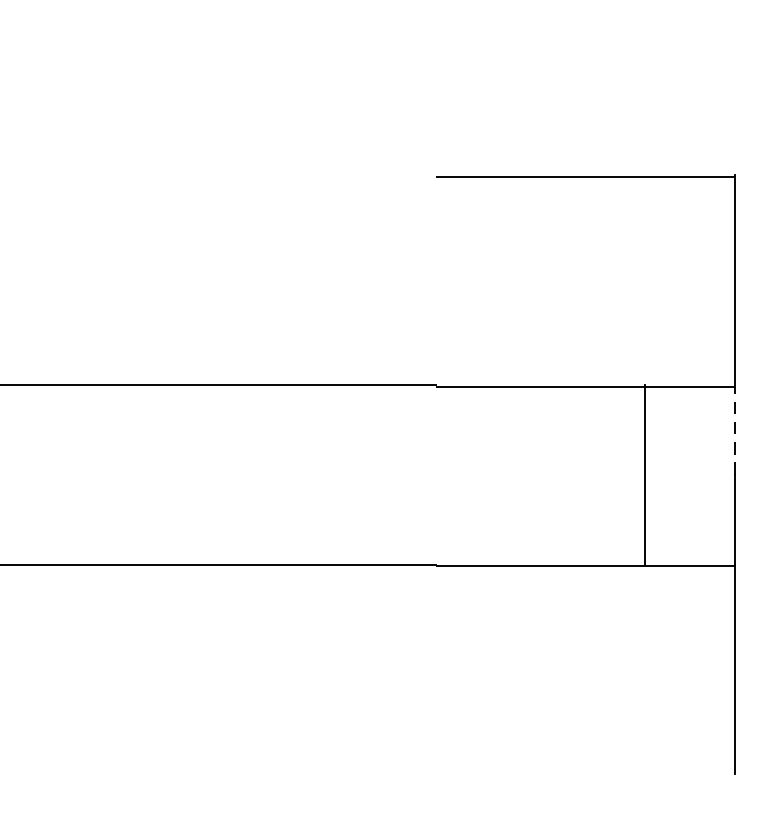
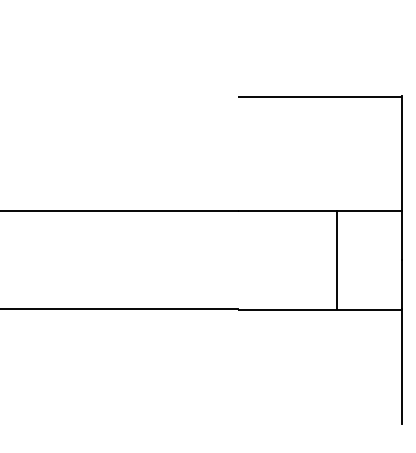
line: (736, 430) -> (402, 235), dashed -> solid
line: (644, 474) -> (336, 259), moved

